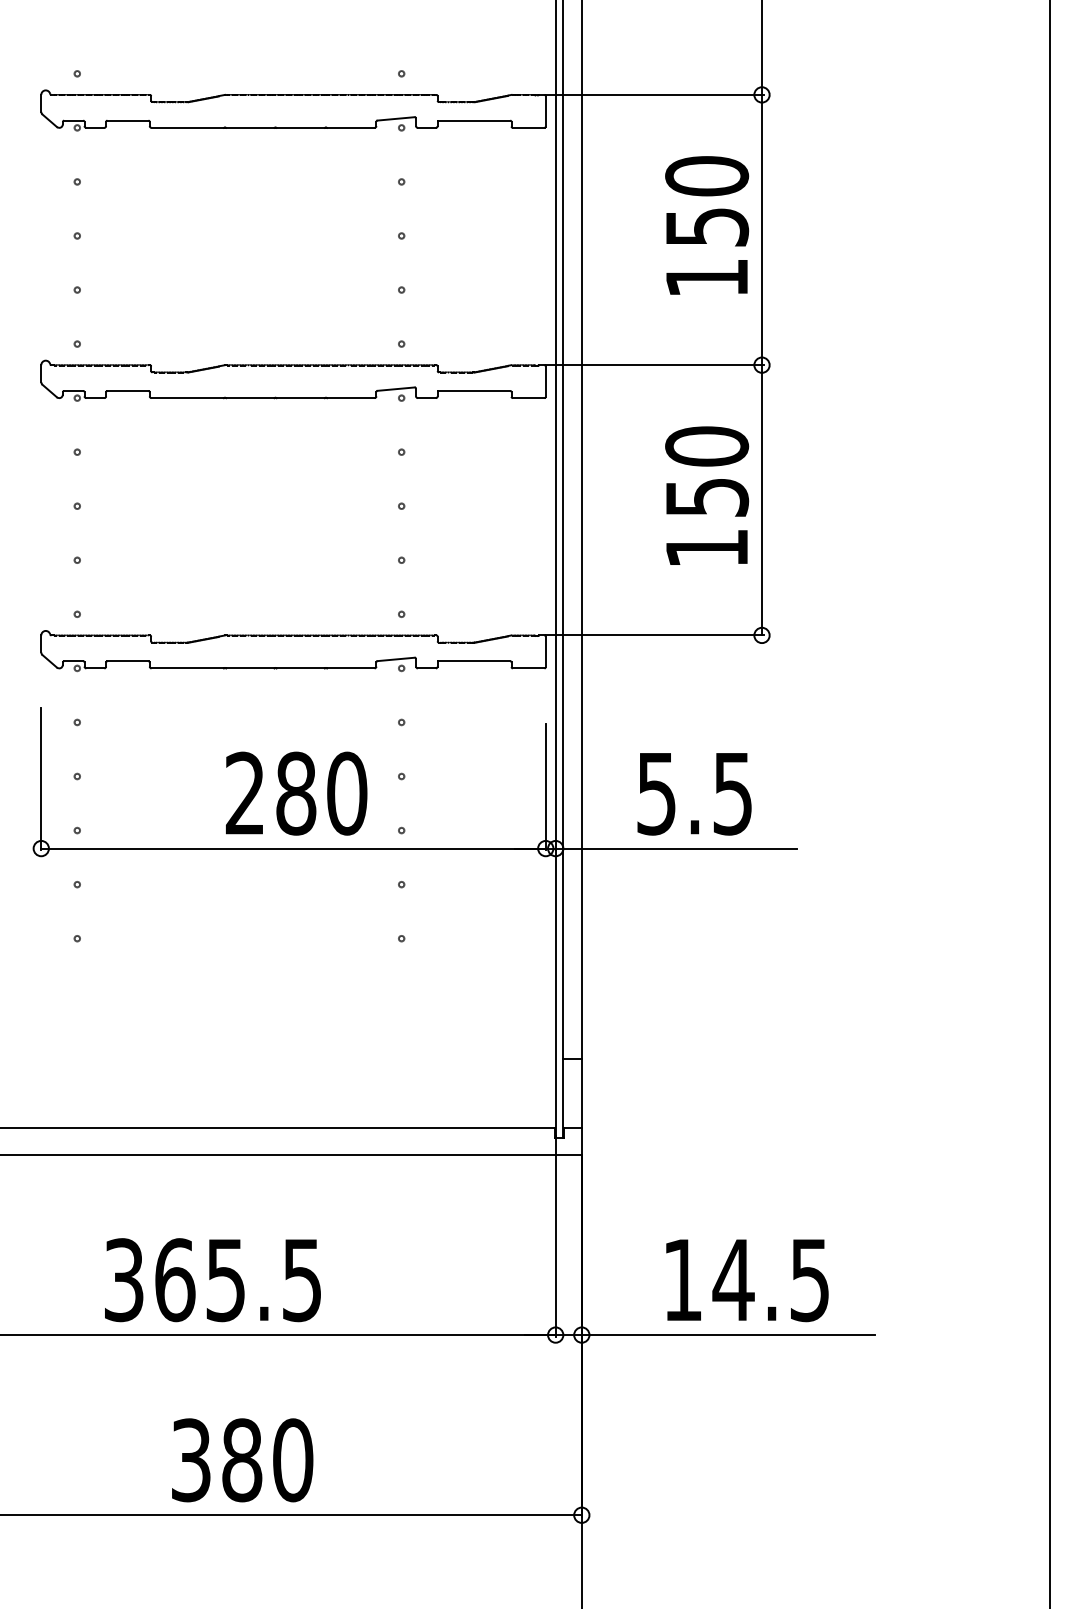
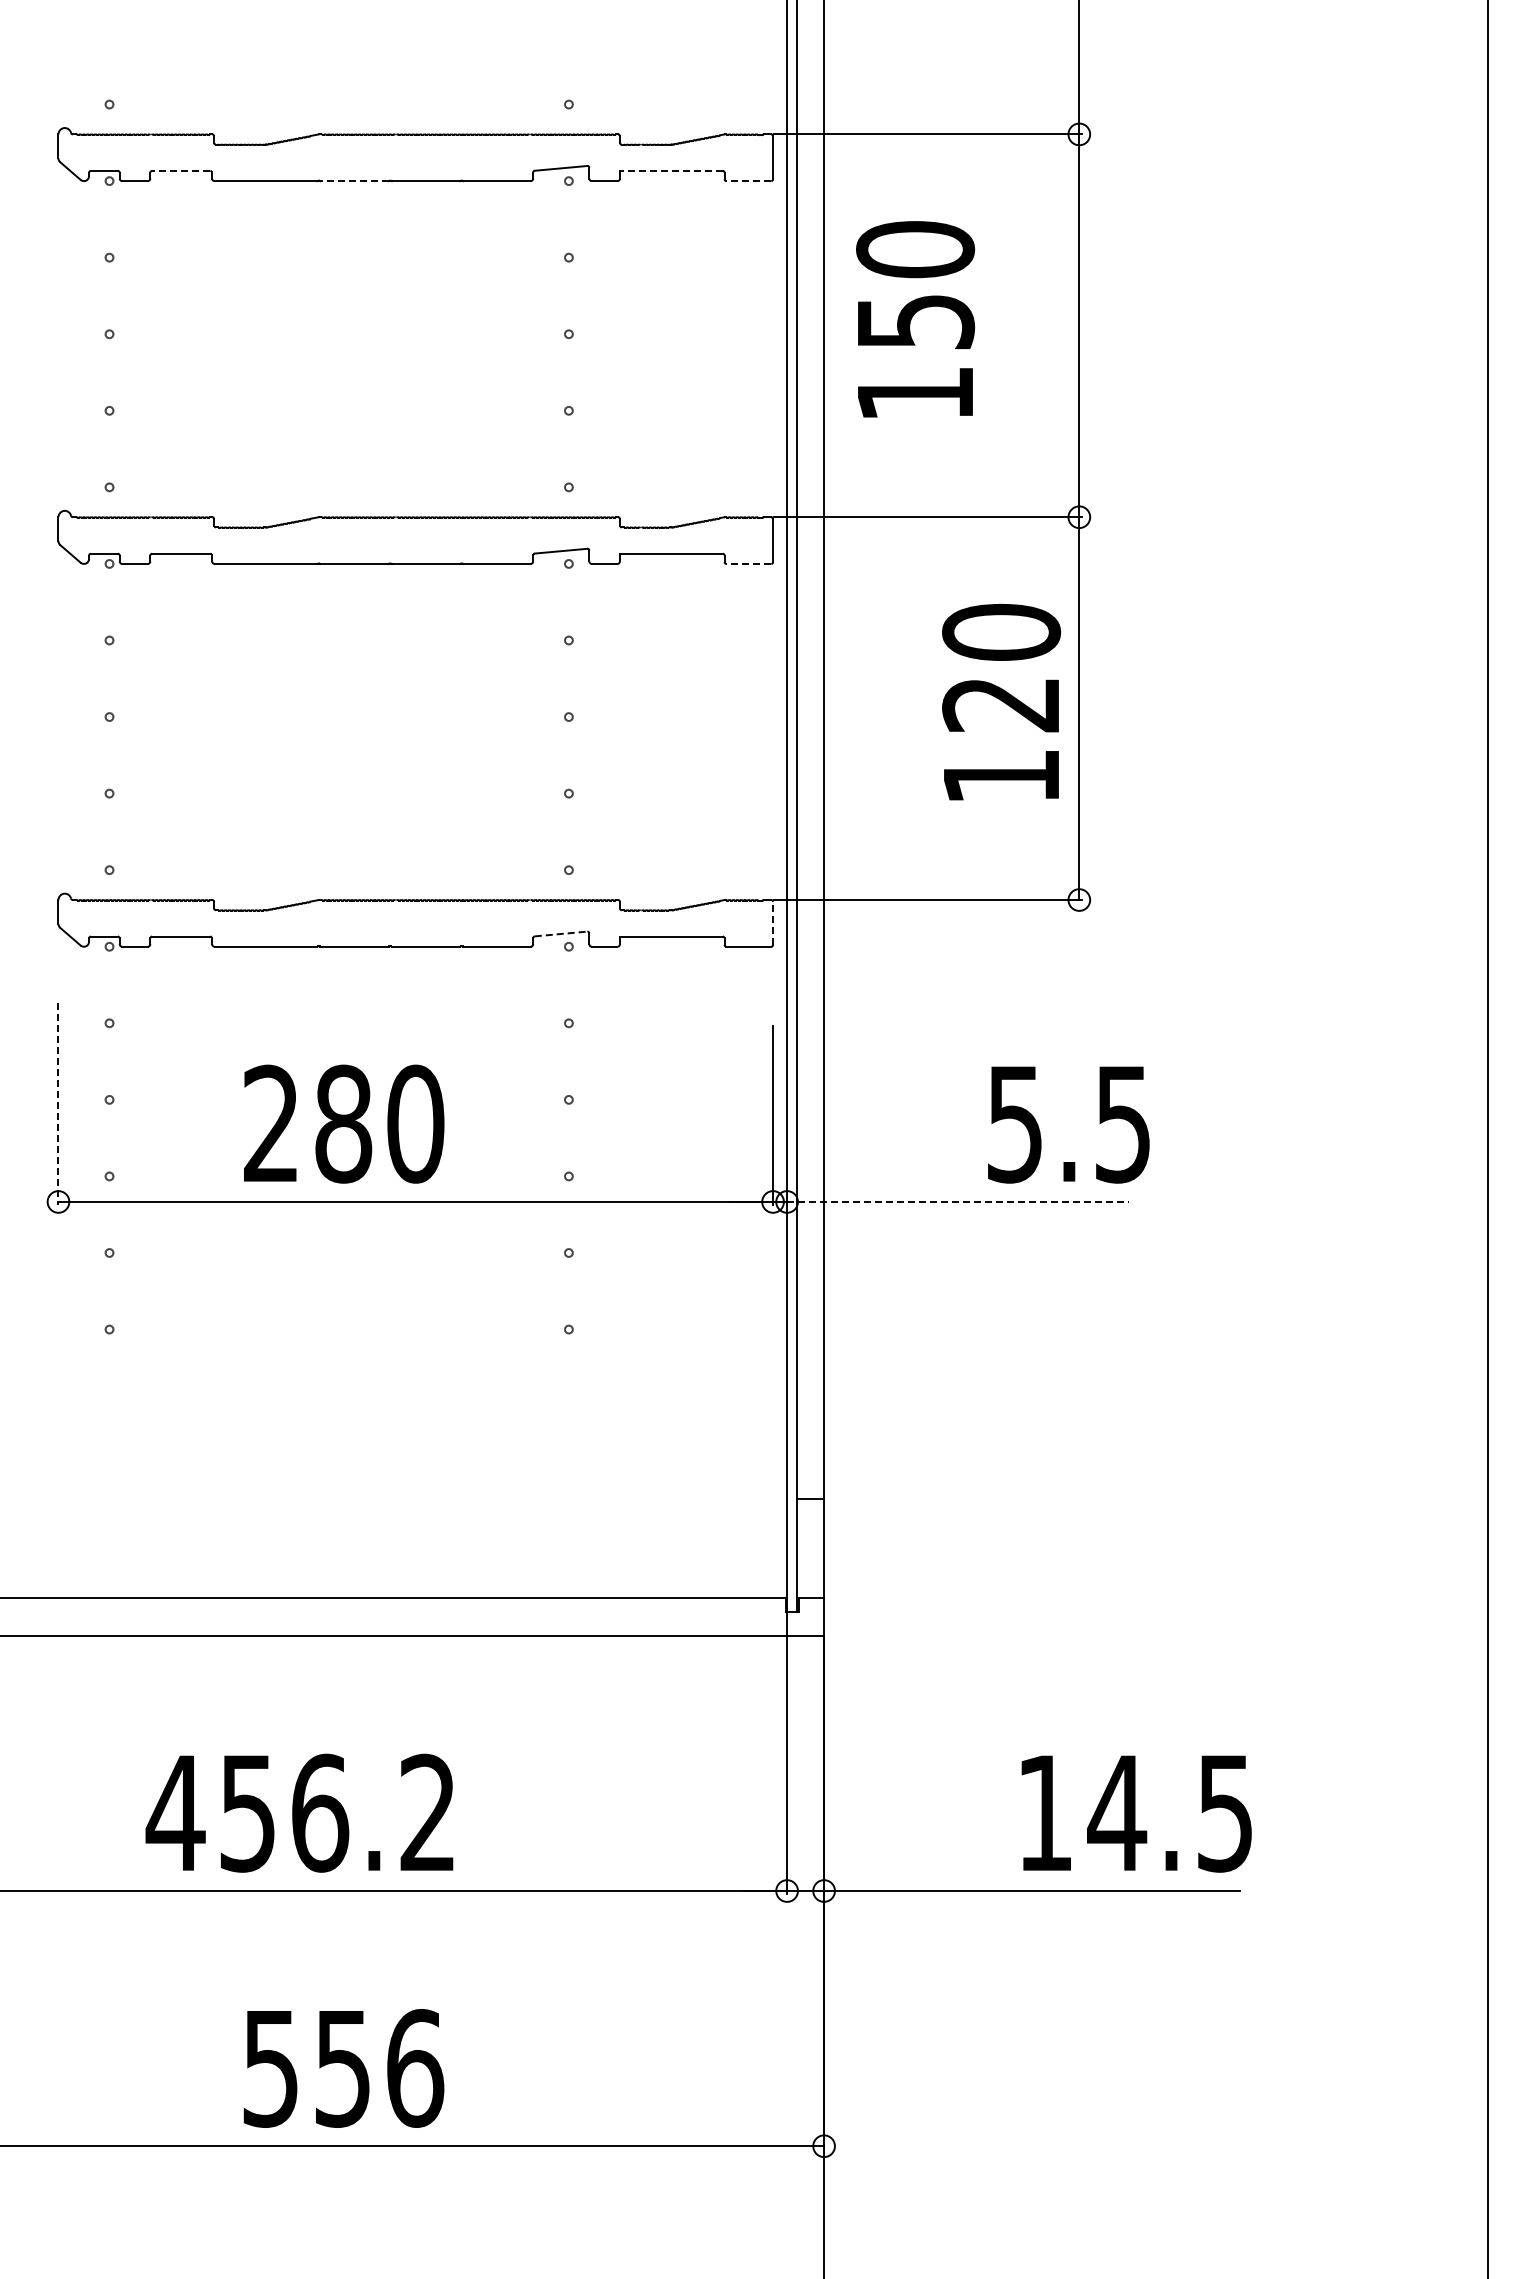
line: (127, 120) -> (180, 170), solid -> dashed
line: (473, 120) -> (670, 170), solid -> dashed
line: (250, 128) -> (354, 181), solid -> dashed
line: (528, 128) -> (748, 181), solid -> dashed
text: (707, 225) -> (915, 319), moved
line: (528, 397) -> (748, 563), solid -> dashed
text: (707, 498) -> (1001, 705), 150 -> 120
line: (546, 652) -> (773, 923), solid -> dashed
line: (396, 659) -> (561, 933), solid -> dashed
line: (41, 779) -> (58, 1103), solid -> dashed
text: (296, 793) -> (344, 1123), moved
text: (694, 793) -> (1068, 1124), moved
line: (676, 848) -> (958, 1201), solid -> dashed
text: (211, 1279) -> (299, 1812), 365.5 -> 456.2
text: (747, 1280) -> (1136, 1813), moved
text: (242, 1460) -> (343, 2068), 380 -> 556

